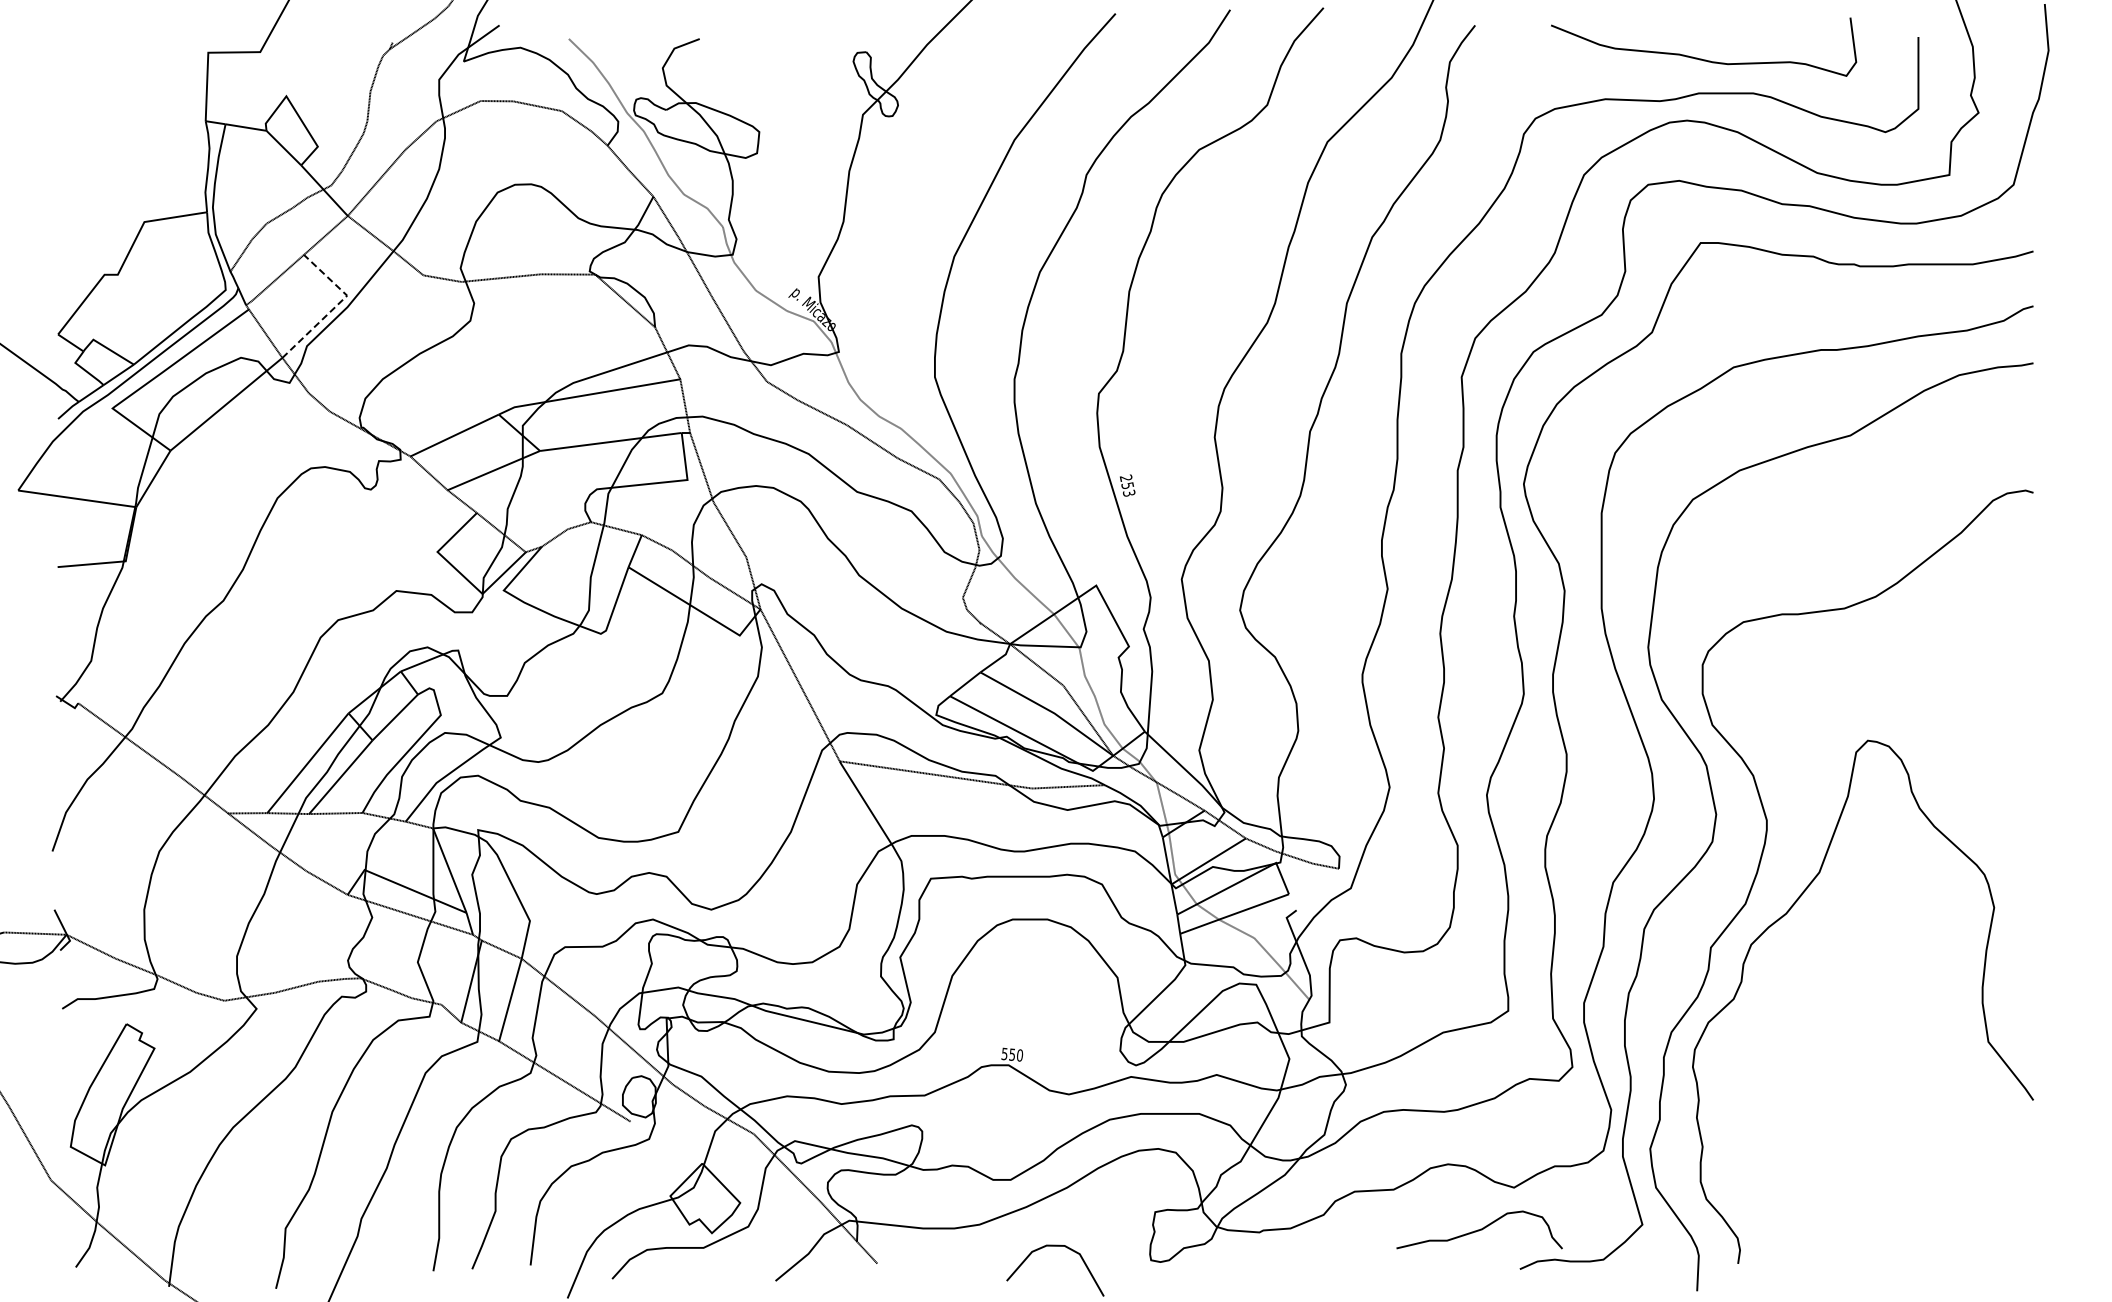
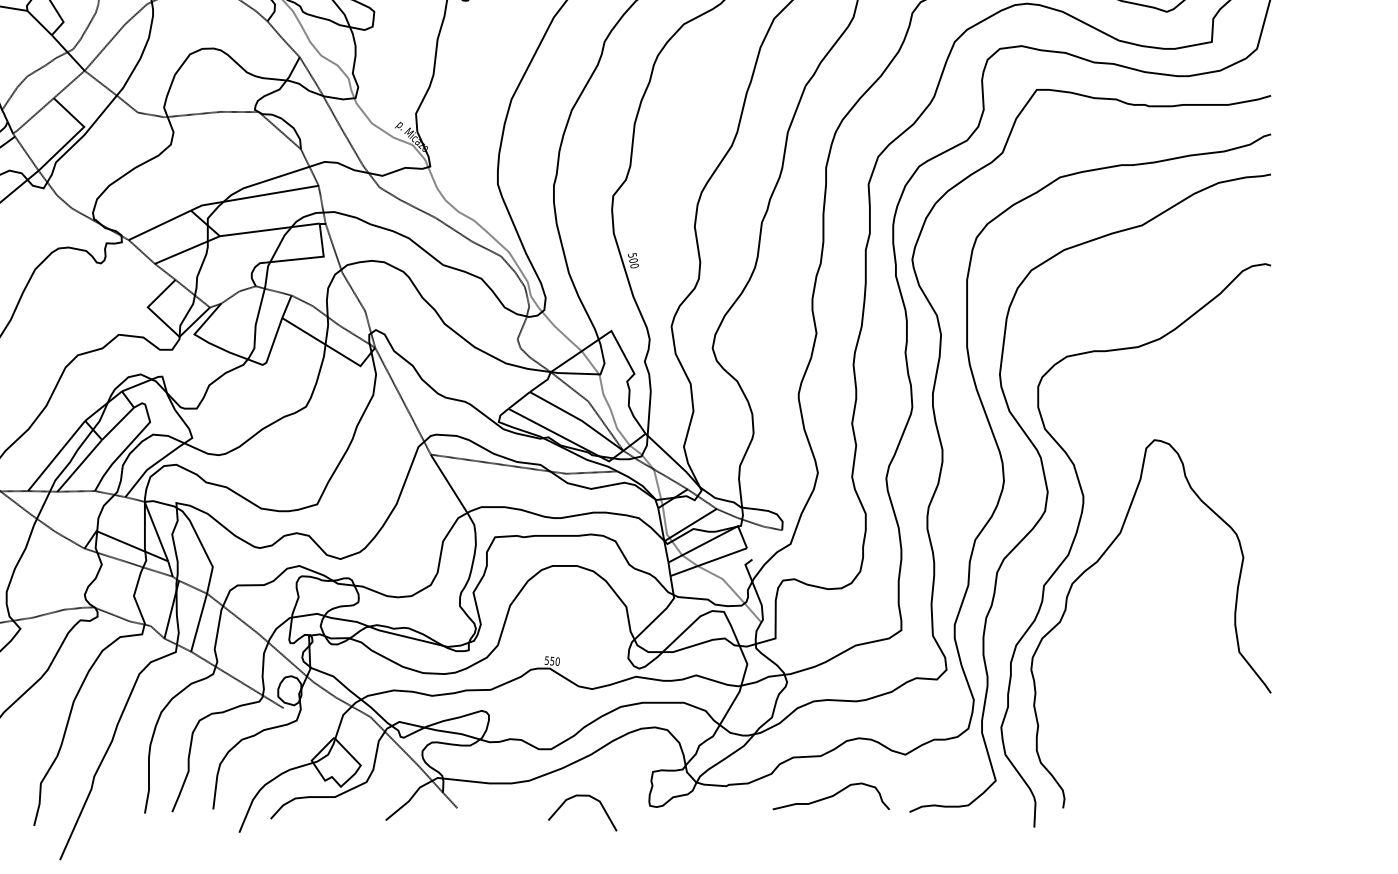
line: (337, 305) -> (77, 133), dashed -> solid
text: (1127, 485) -> (633, 260), 253 -> 500
curve: (1479, 1229) -> (831, 796), moved

